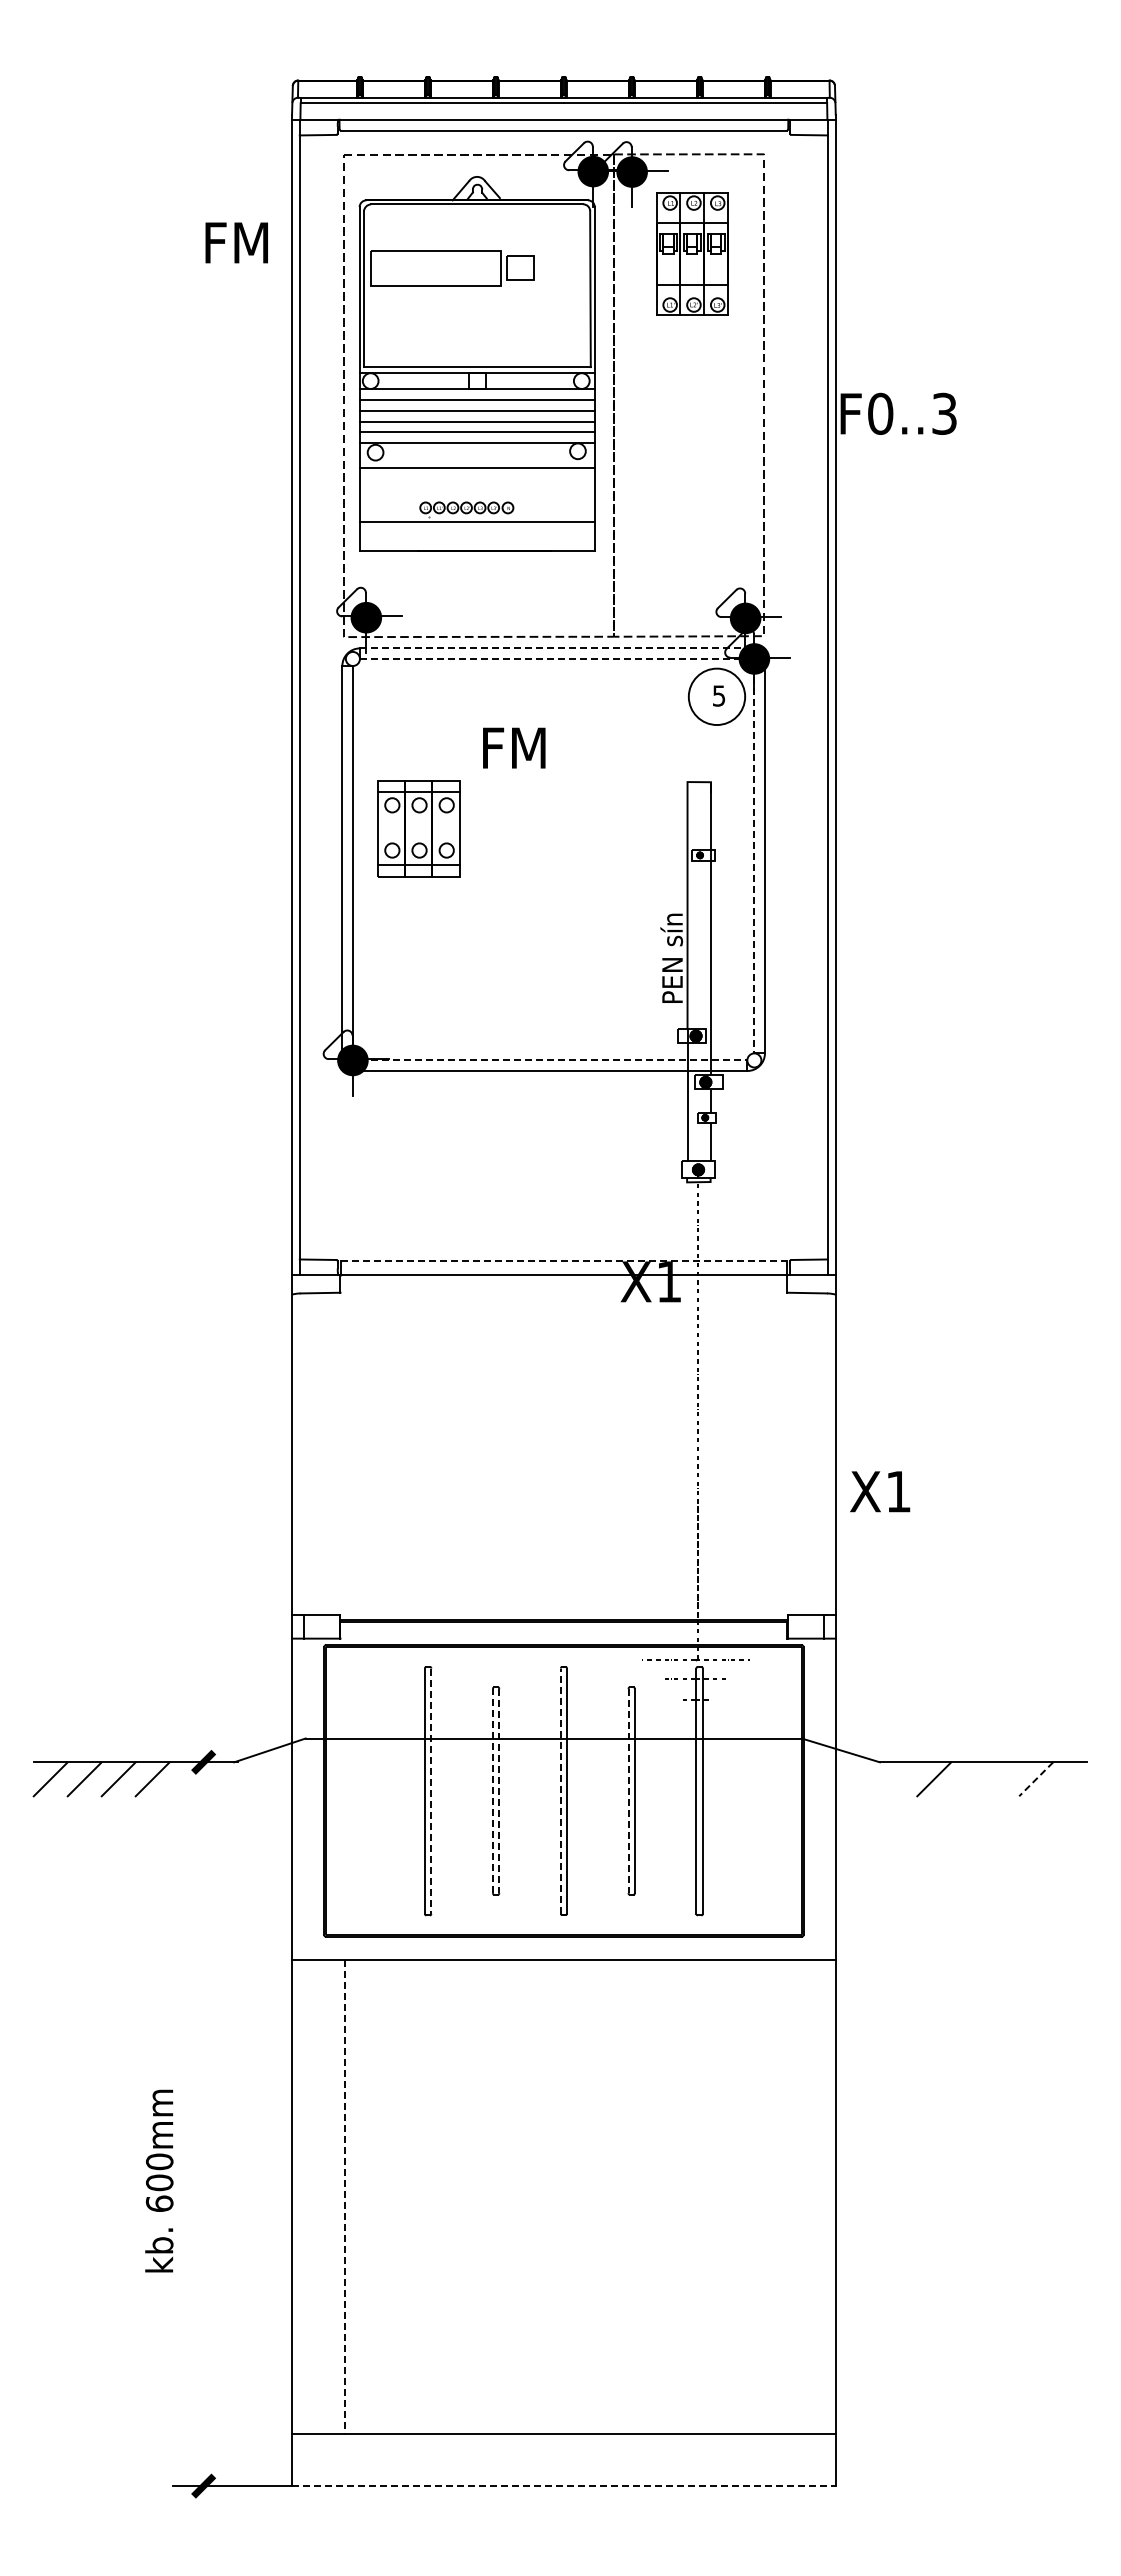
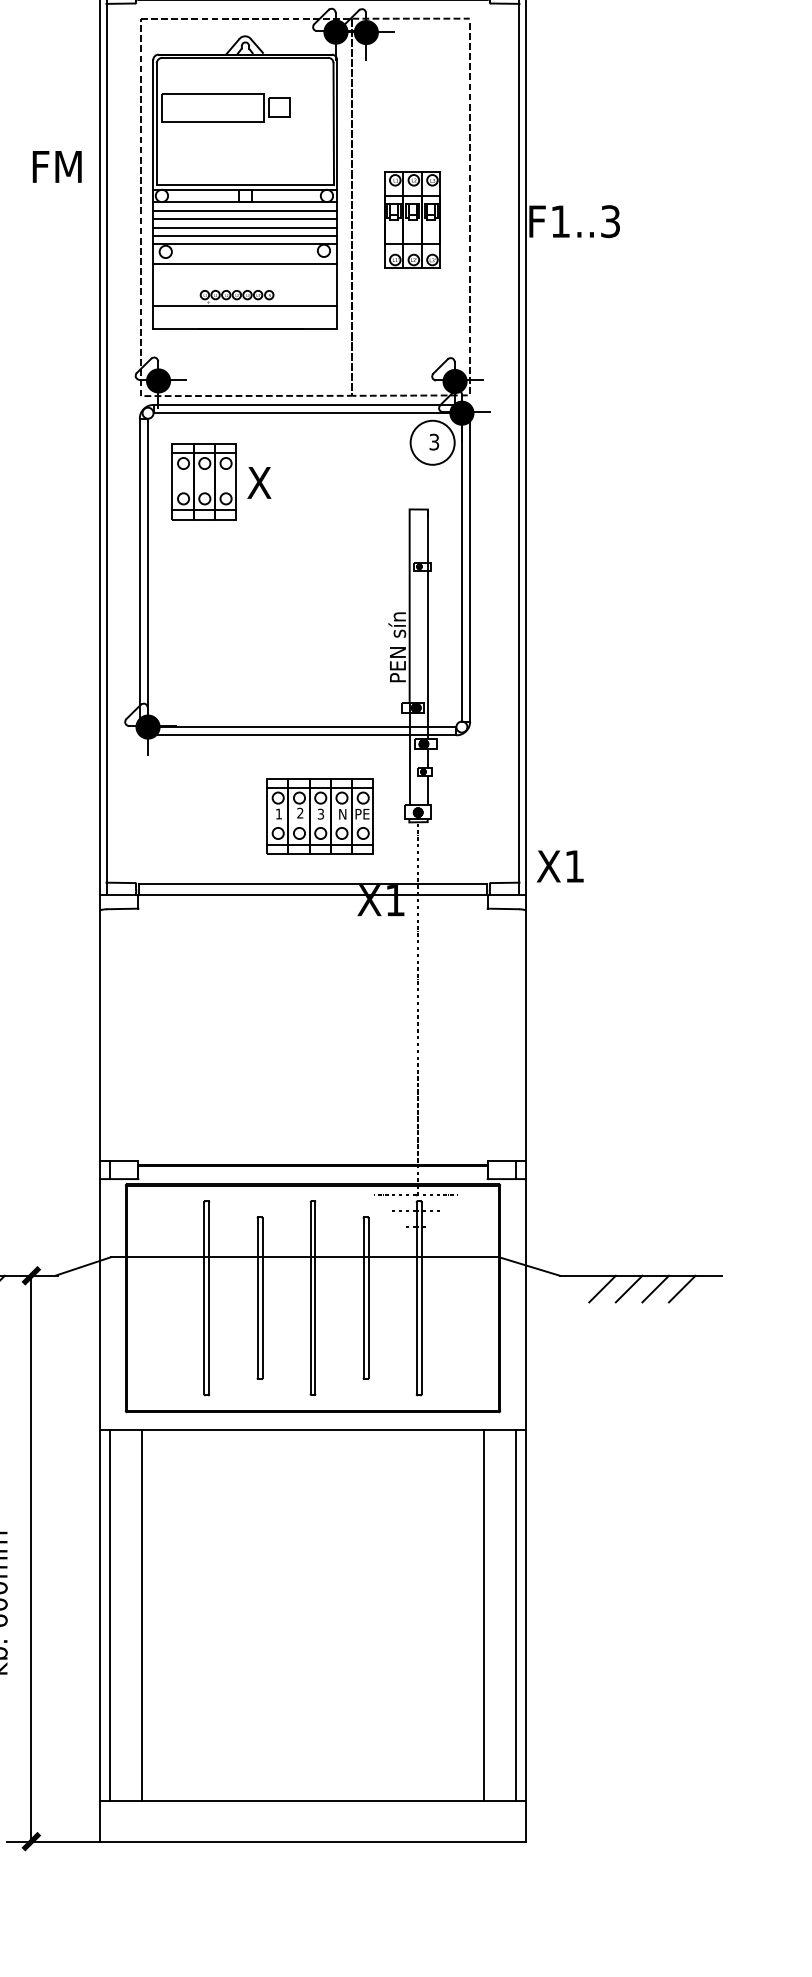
text: (236, 242) -> (57, 166), moved
part: (692, 253) -> (412, 219), moved
text: (880, 413) -> (560, 221), F0..3 -> F1..3
line: (553, 648) -> (304, 405), dashed -> solid
line: (553, 658) -> (304, 412), dashed -> solid
text: (719, 695) -> (434, 441), 5 -> 3
text: (512, 747) -> (272, 482), FM -> X
part: (418, 828) -> (204, 481), moved
line: (754, 859) -> (462, 569), dashed -> solid
line: (553, 1060) -> (304, 727), dashed -> solid
part: (572, 1174) -> (319, 816), added
line: (564, 1260) -> (313, 883), dashed -> solid
text: (880, 1491) -> (560, 866), moved
line: (968, 1779) -> (629, 1289), added
line: (1002, 1779) -> (655, 1289), added
line: (1035, 1779) -> (681, 1289), dashed -> solid
line: (492, 1790) -> (257, 1297), dashed -> solid
line: (431, 1791) -> (209, 1298), dashed -> solid
line: (499, 1791) -> (262, 1298), dashed -> solid
line: (560, 1791) -> (310, 1298), dashed -> solid
line: (628, 1791) -> (363, 1298), dashed -> solid
line: (203, 2125) -> (31, 1559), added
line: (303, 2197) -> (109, 1616), added
line: (344, 2197) -> (141, 1616), dashed -> solid
line: (783, 2197) -> (484, 1616), added
line: (824, 2197) -> (516, 1616), added
line: (563, 2486) -> (312, 1841), dashed -> solid

